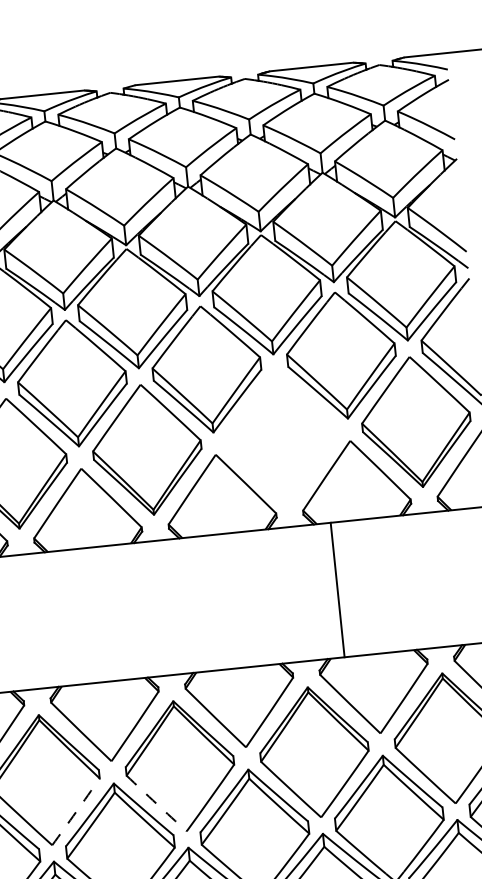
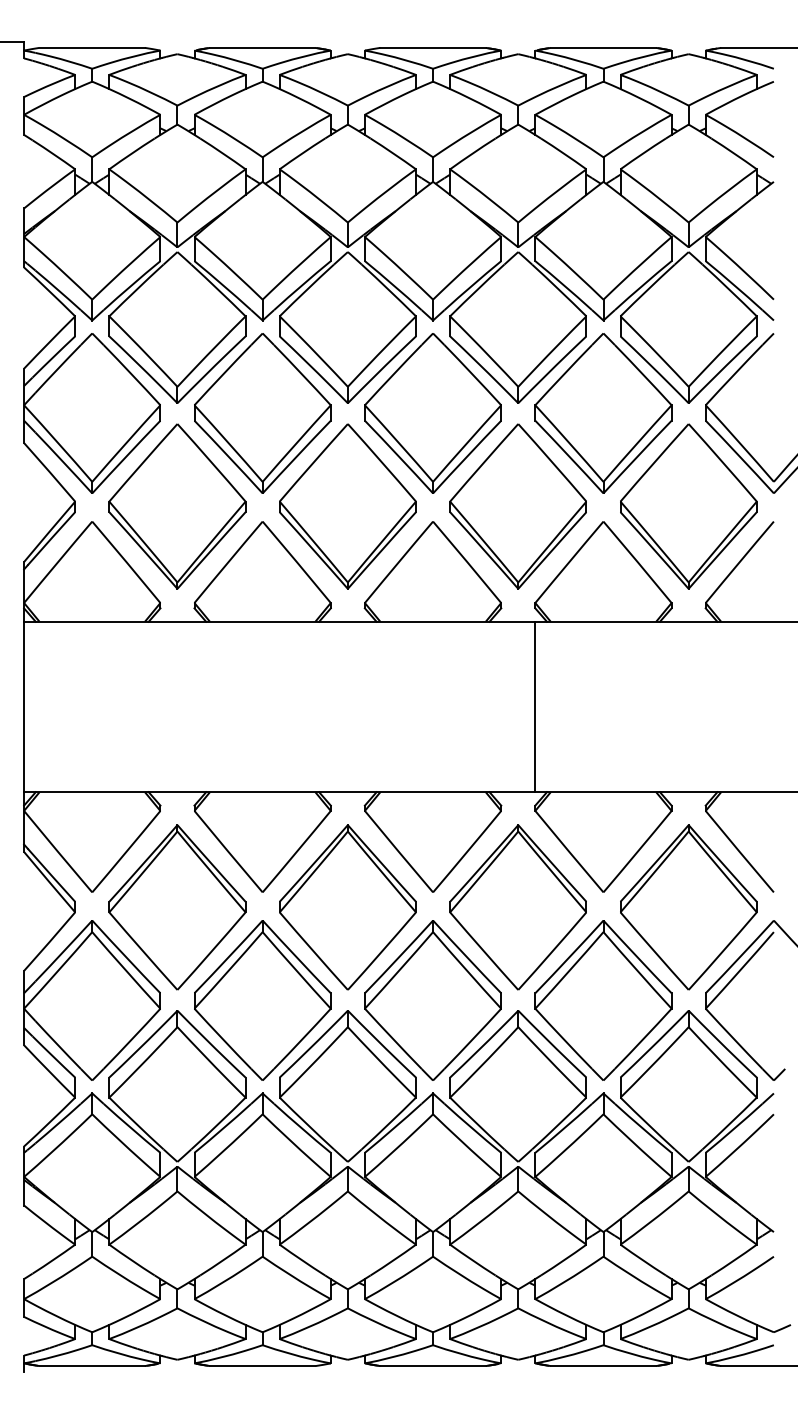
part: (281, 435) -> (517, 506), added
line: (337, 589) -> (535, 706), moved
arc: (156, 803) -> (313, 951), dashed -> solid
arc: (75, 812) -> (211, 951), dashed -> solid

